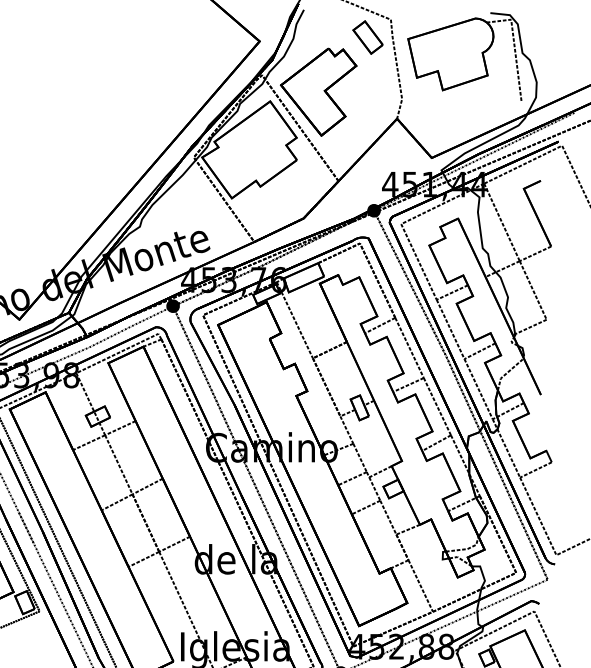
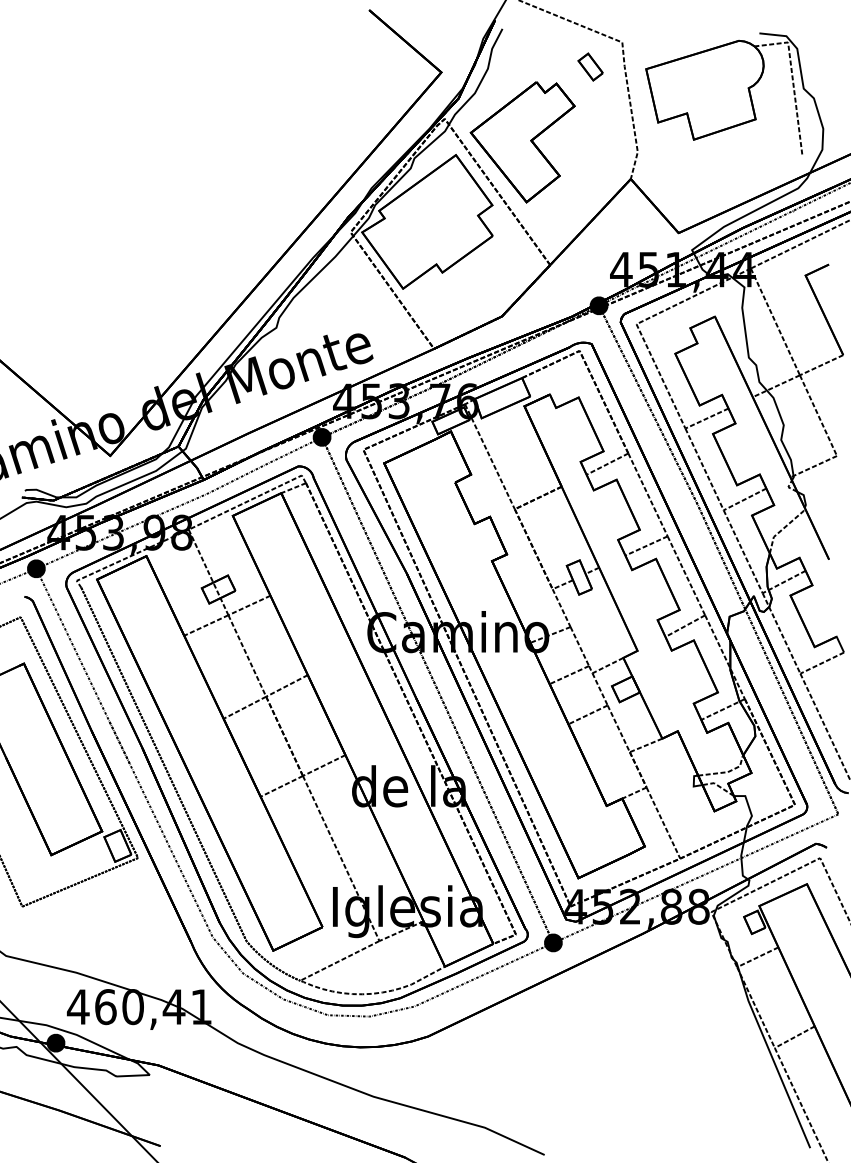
part: (367, 37) -> (590, 66), size x0.6

